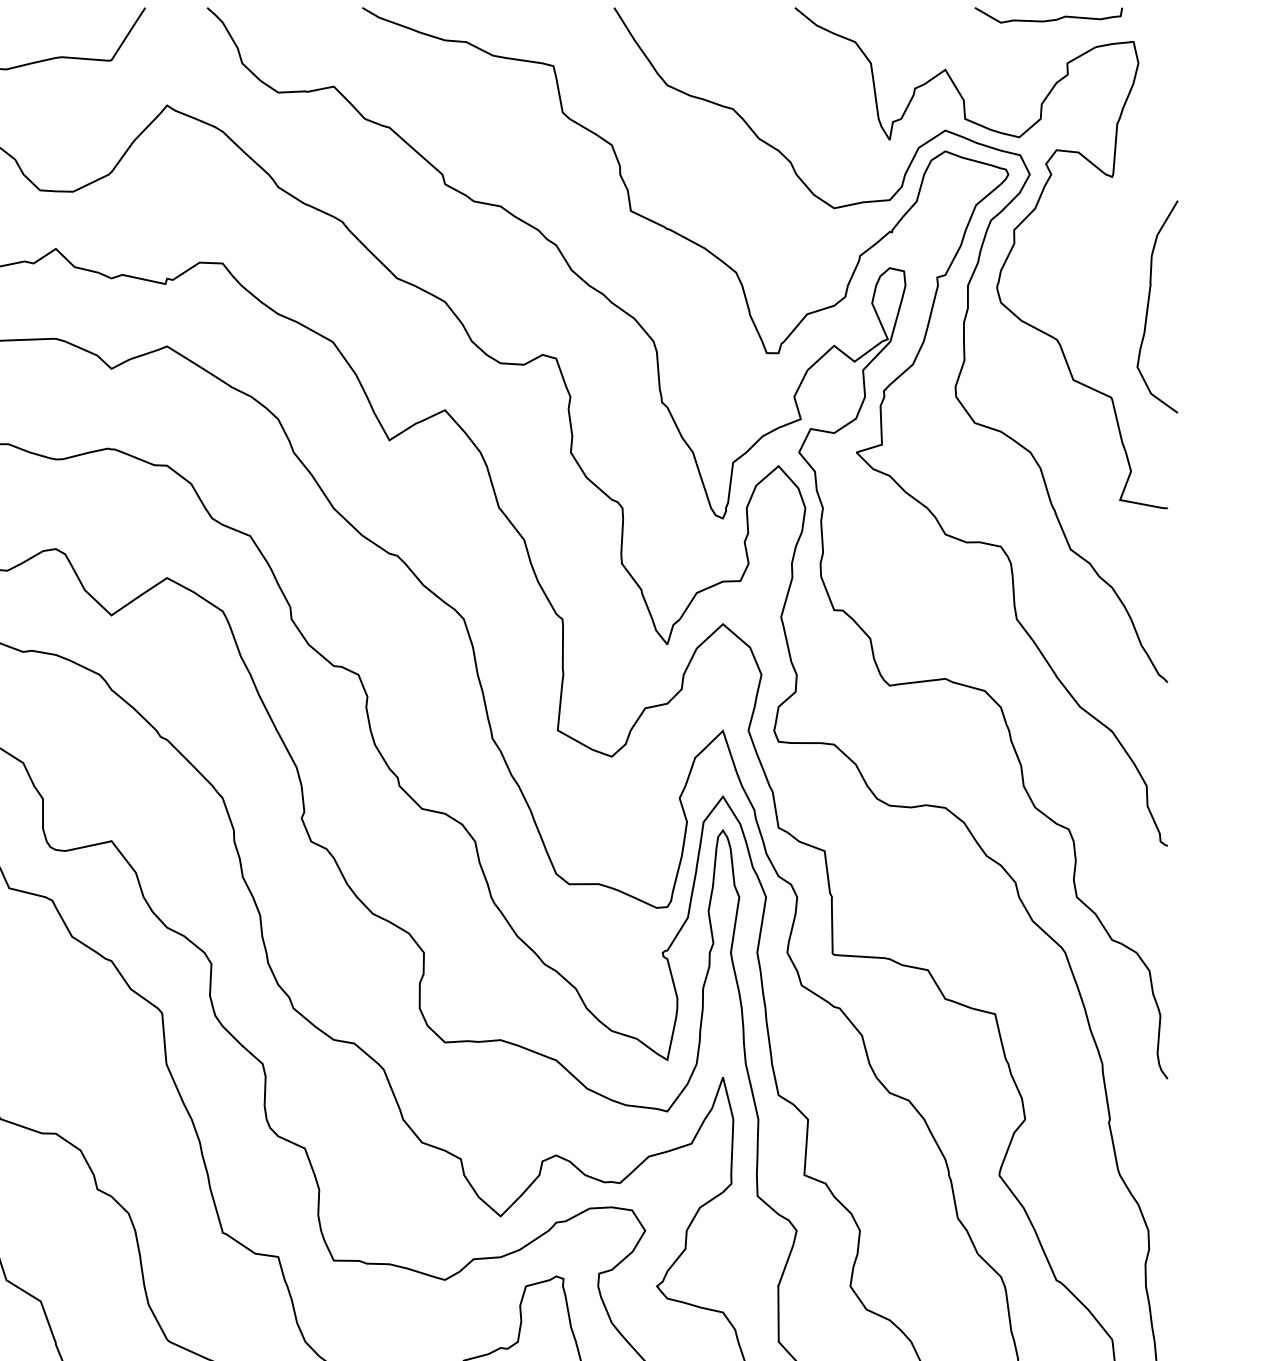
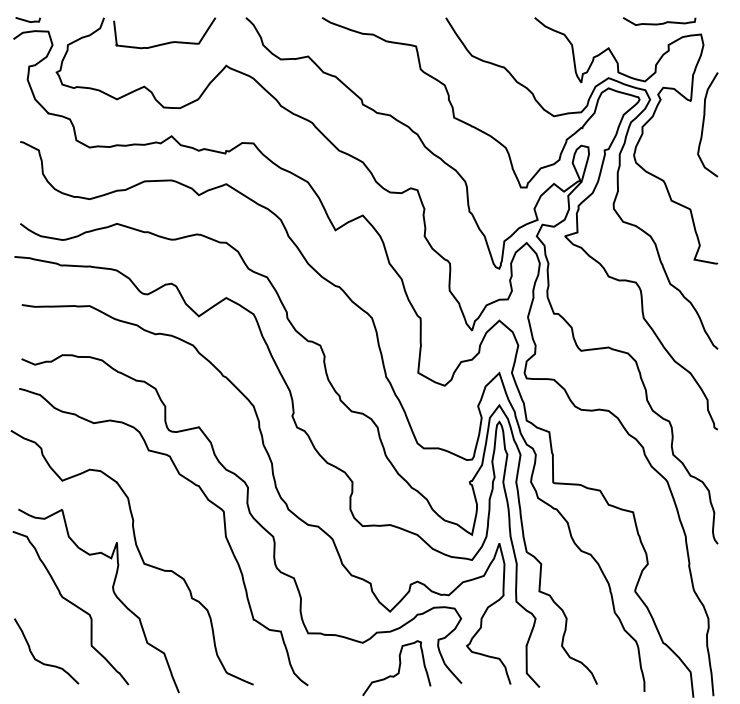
curve: (1150, 304) -> (704, 123), moved

